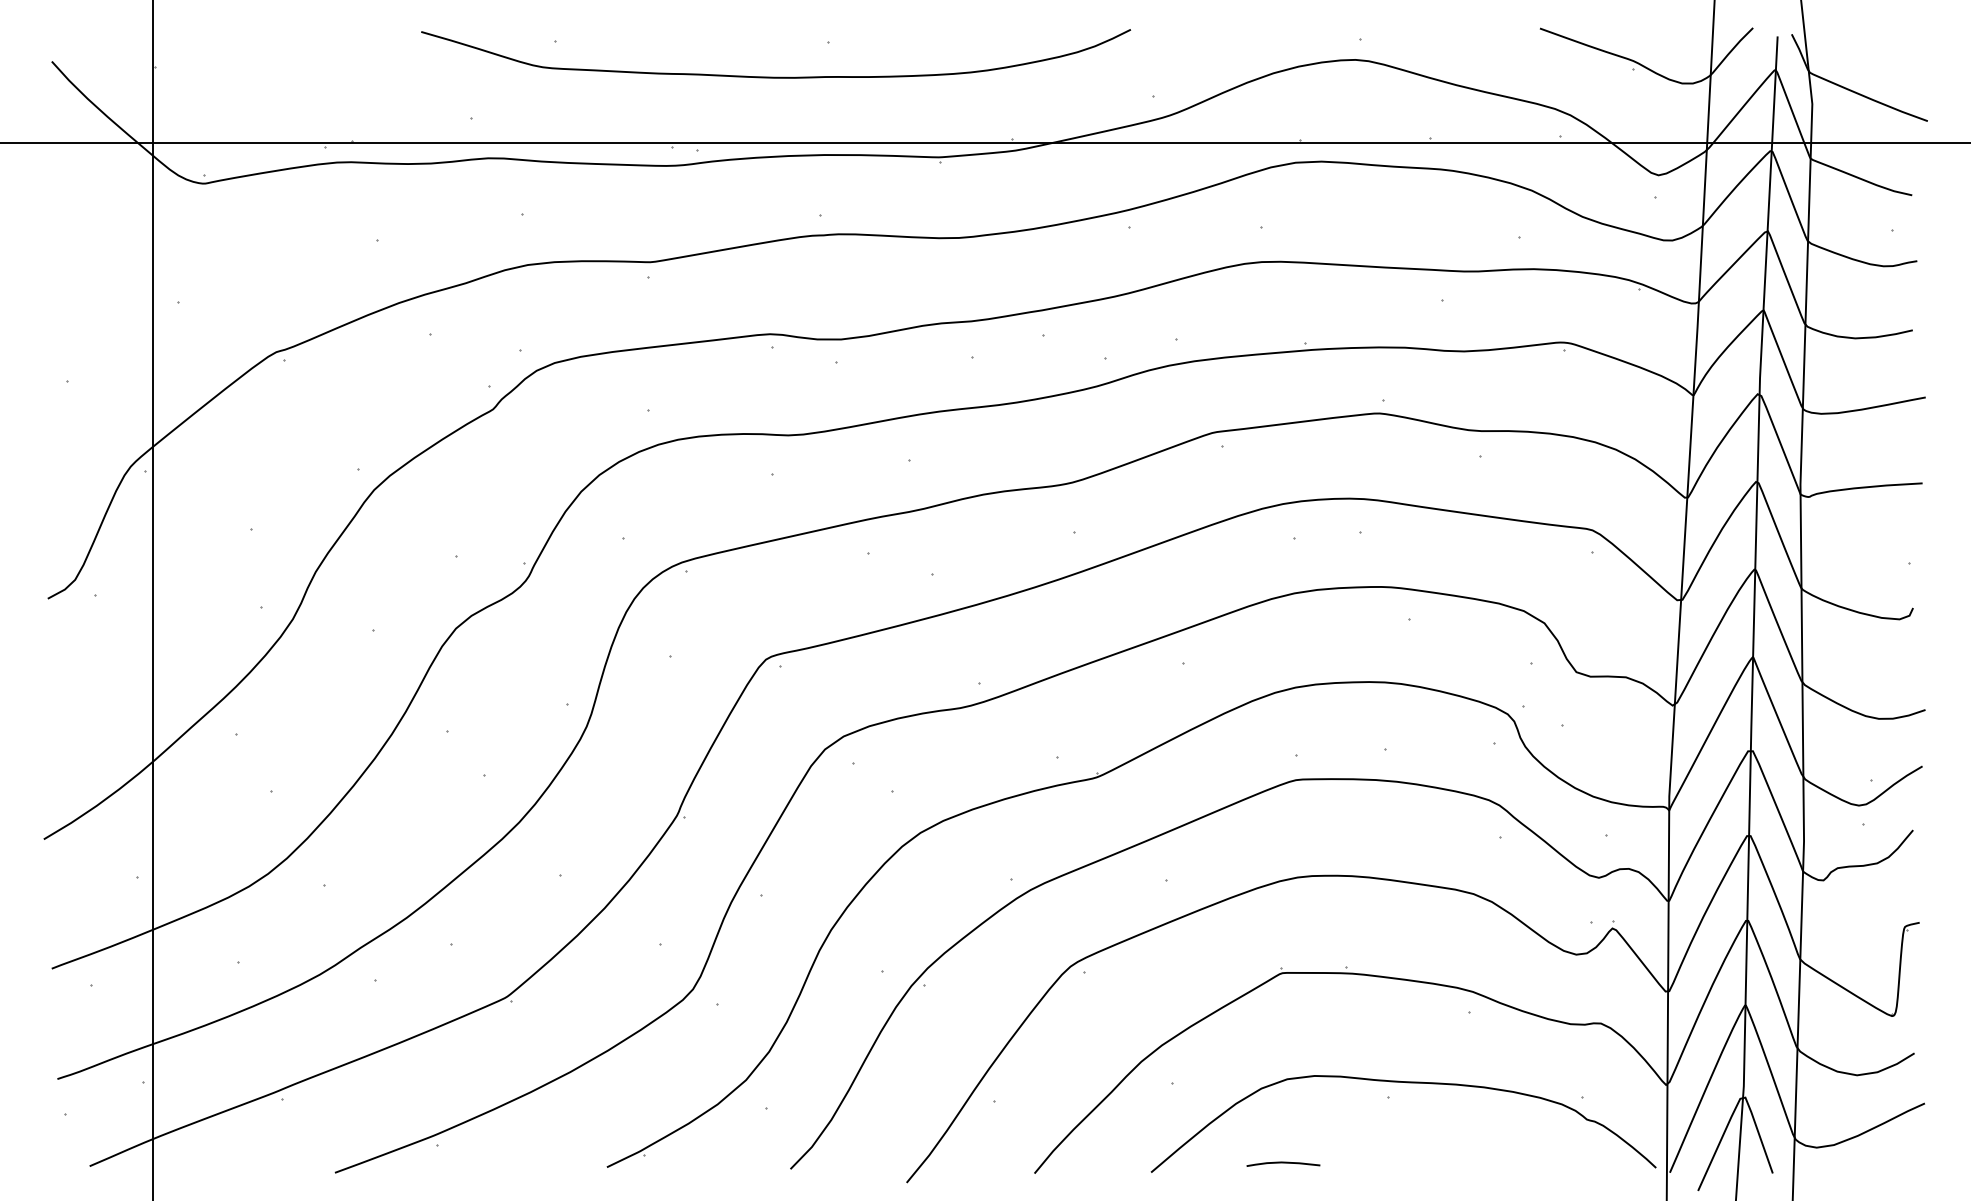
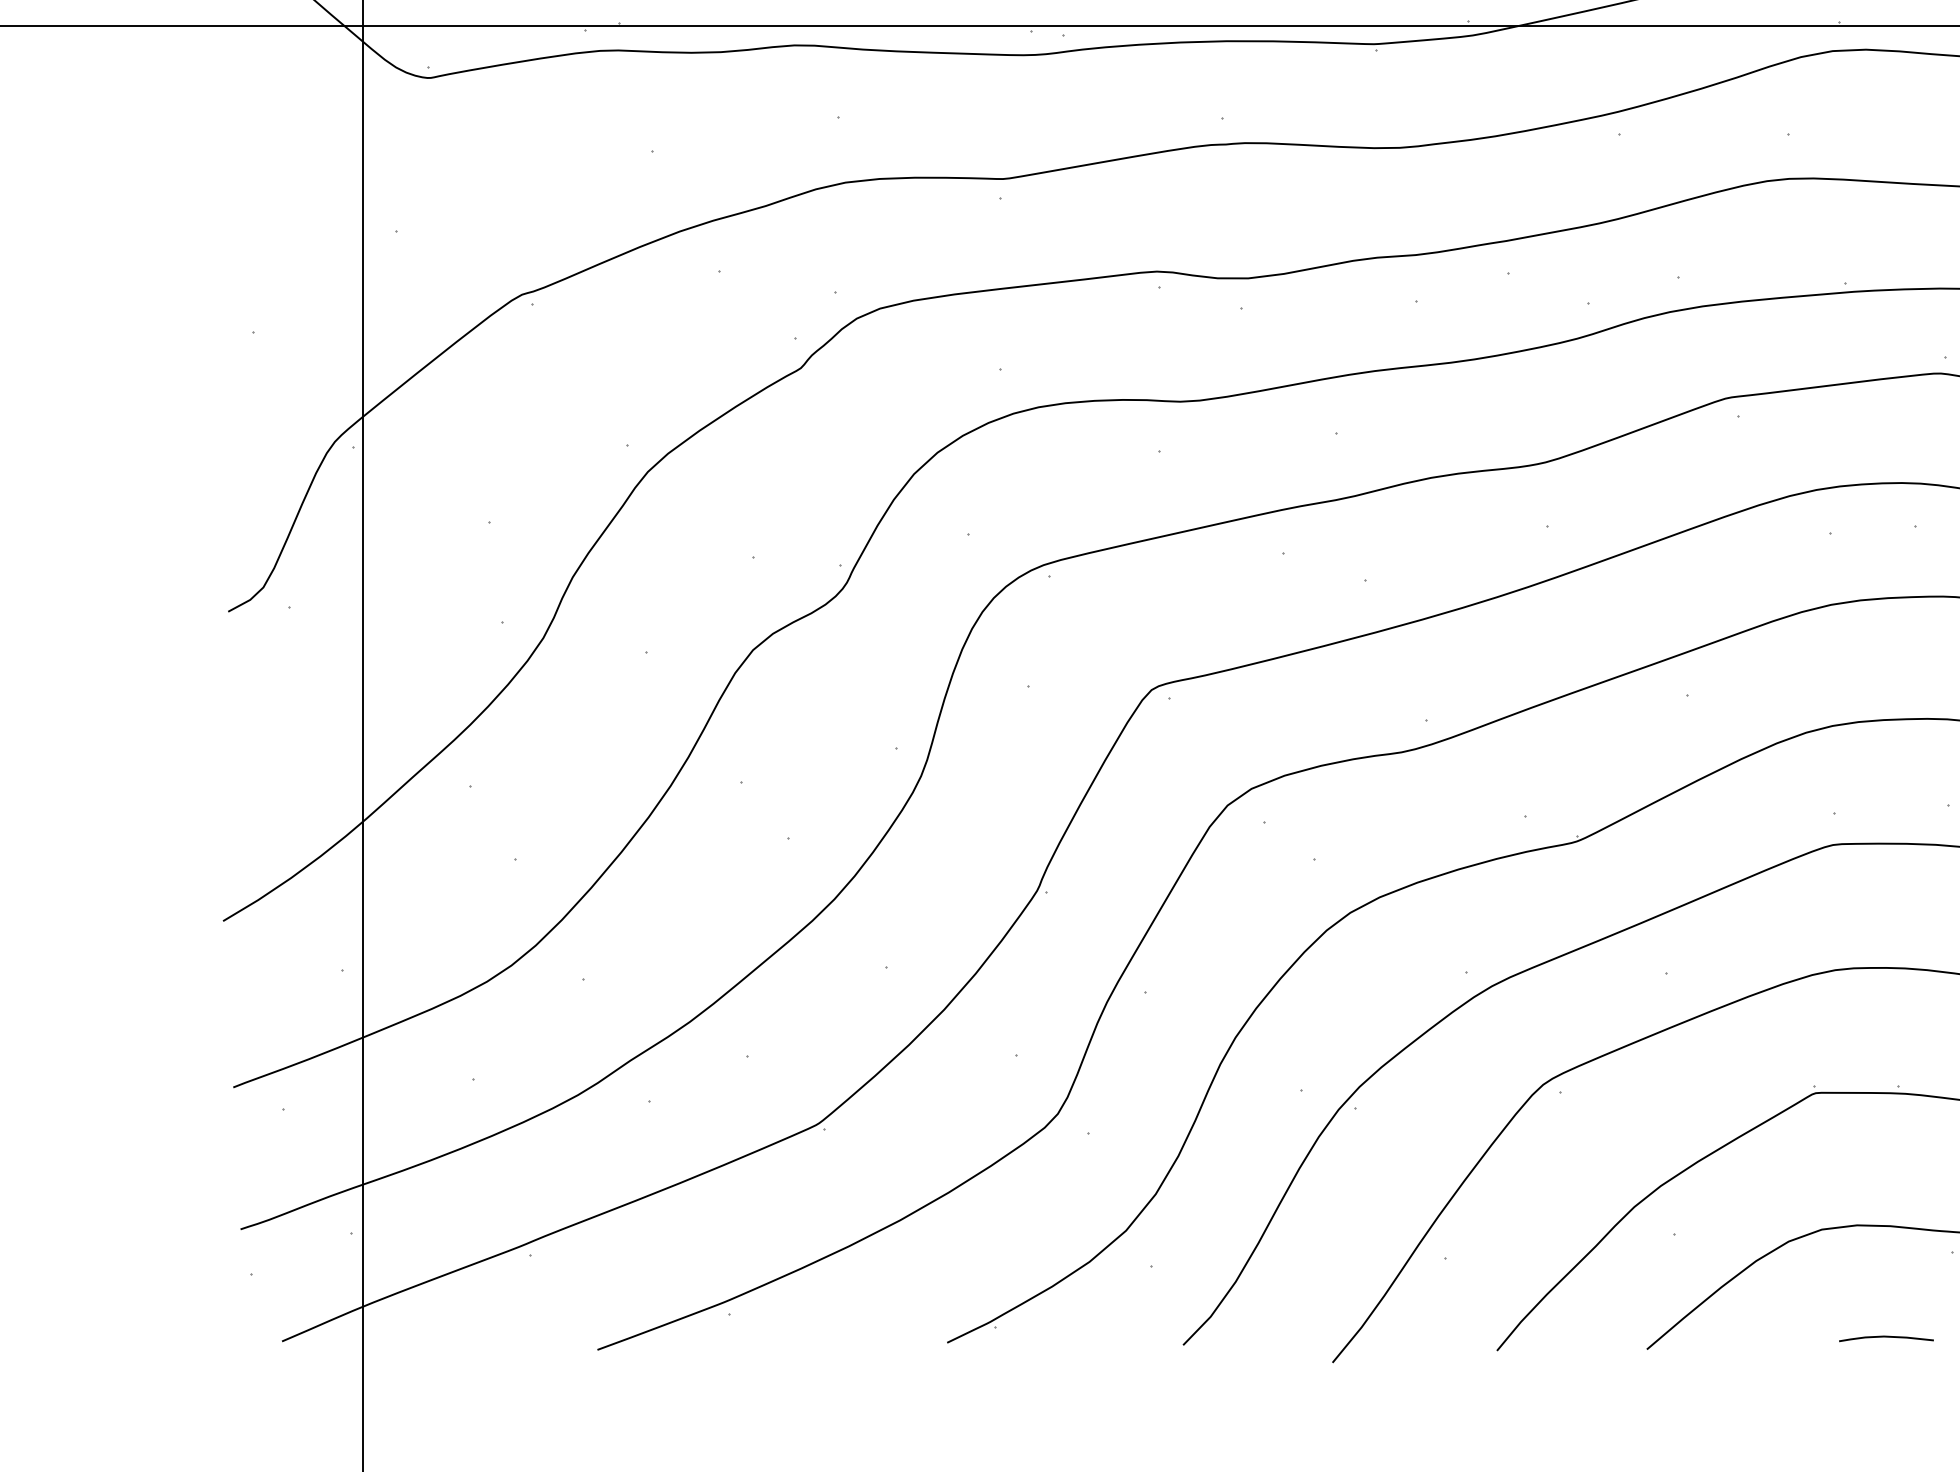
curve: (1283, 1163) -> (1886, 1337), moved

